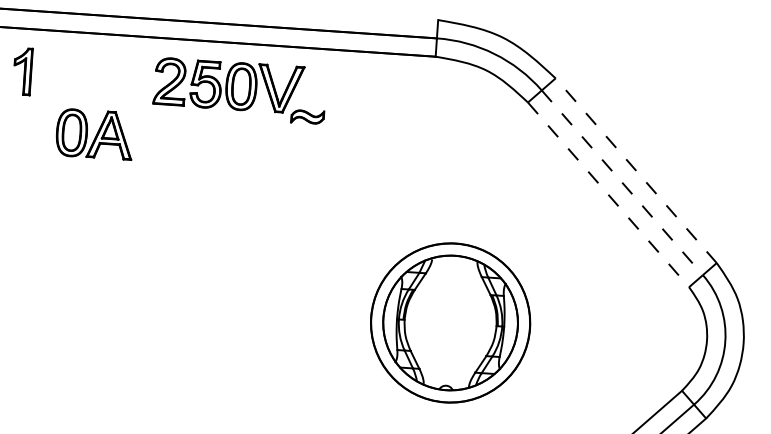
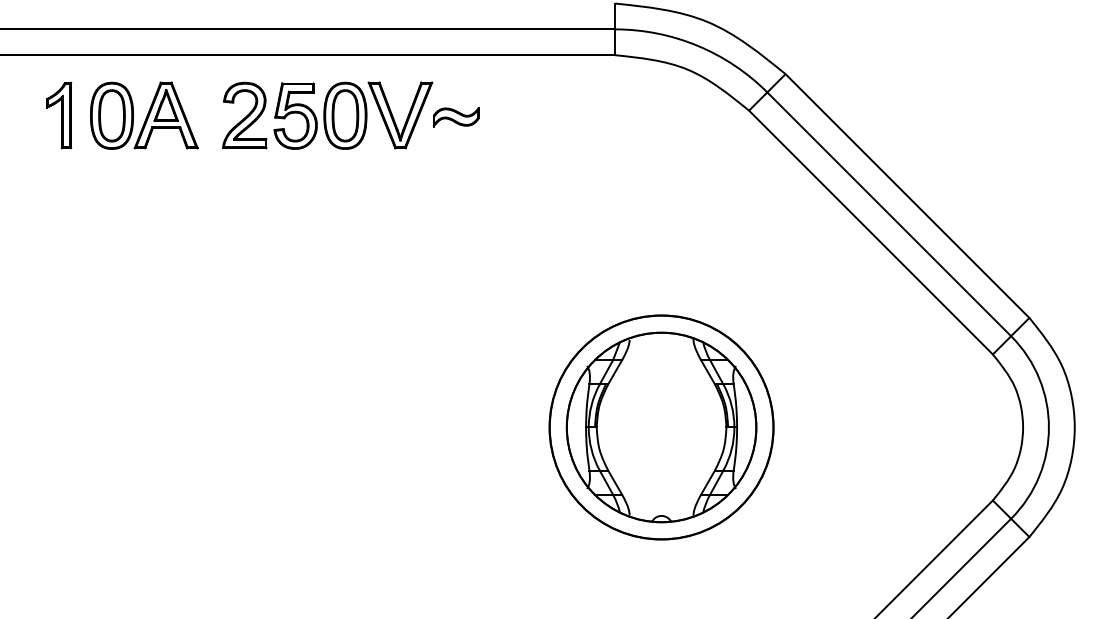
part: (23, 71) -> (59, 115), moved
part: (307, 117) -> (456, 117), moved
part: (95, 134) -> (144, 115), moved
line: (636, 170) -> (907, 195), dashed -> solid
line: (622, 182) -> (889, 214), dashed -> solid
line: (608, 194) -> (871, 232), dashed -> solid

